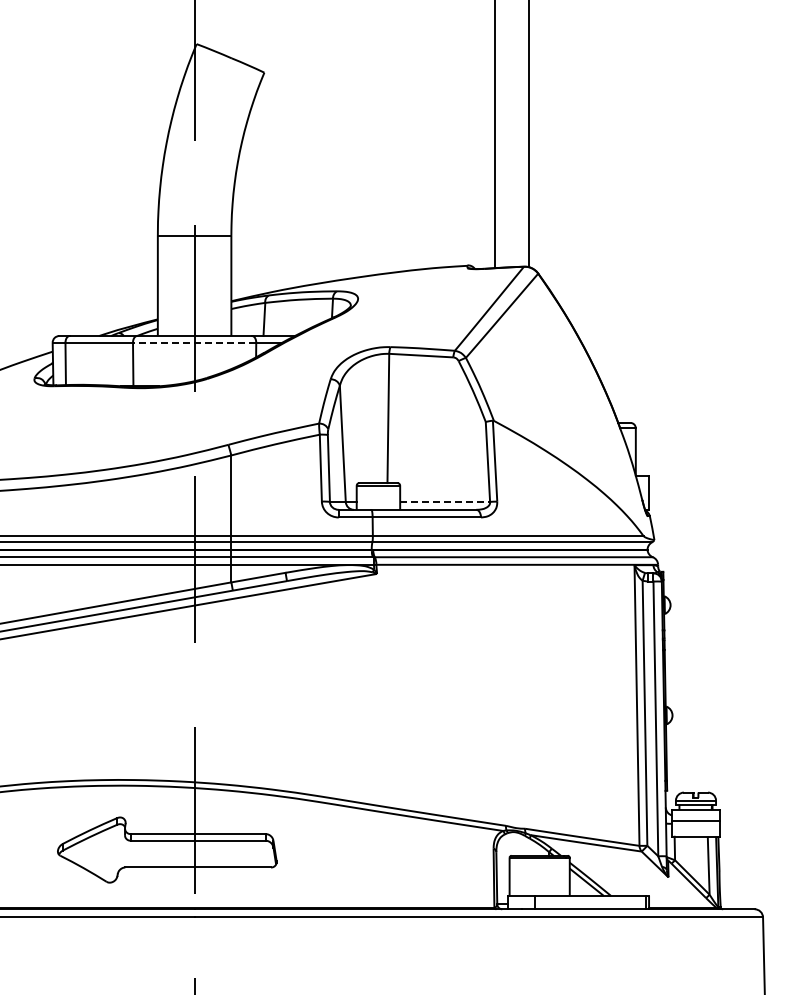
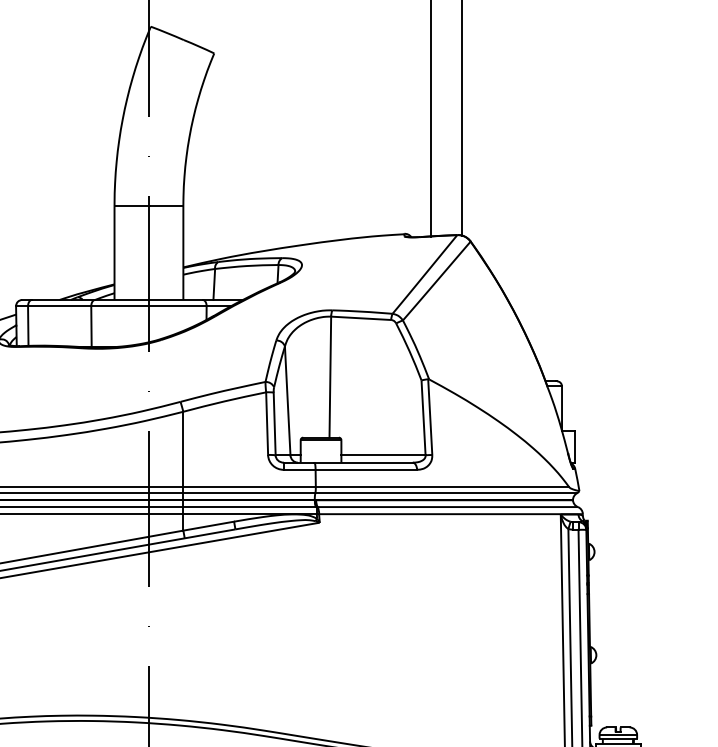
line: (194, 342) -> (148, 306), dashed -> solid
line: (445, 501) -> (383, 454), dashed -> solid

